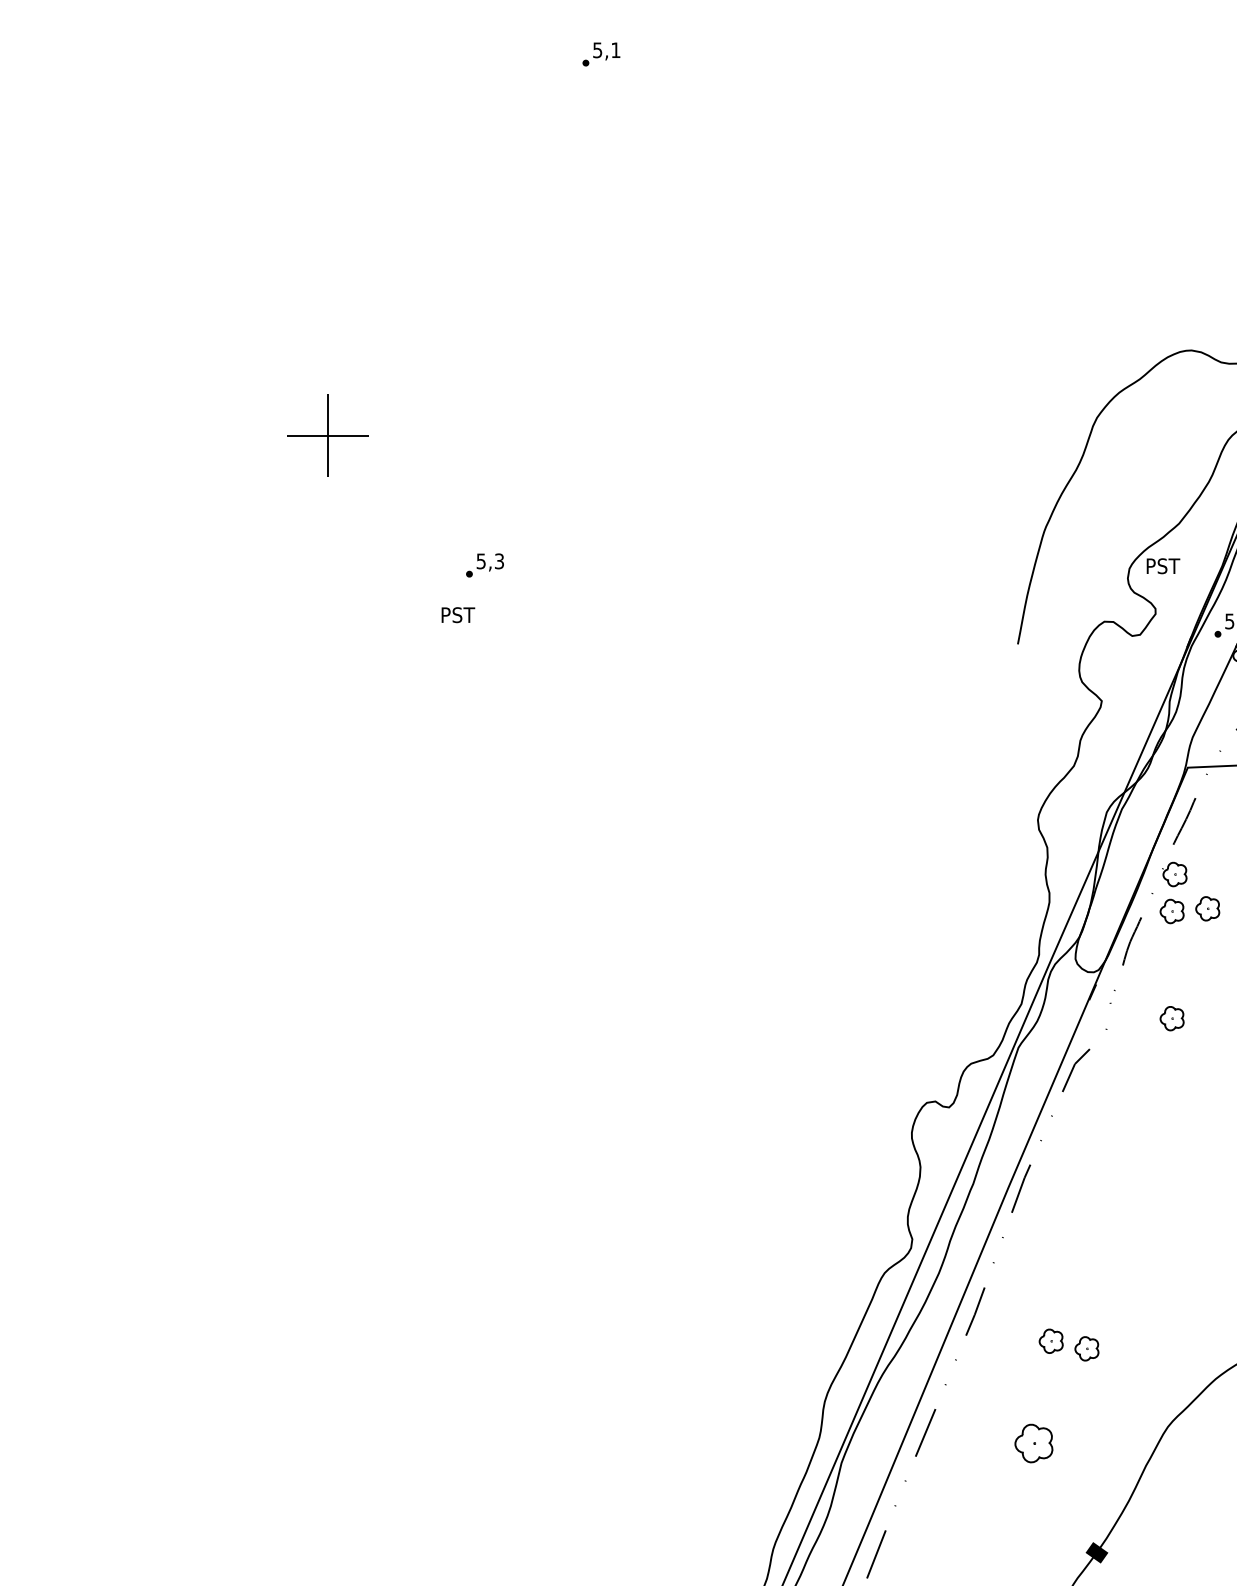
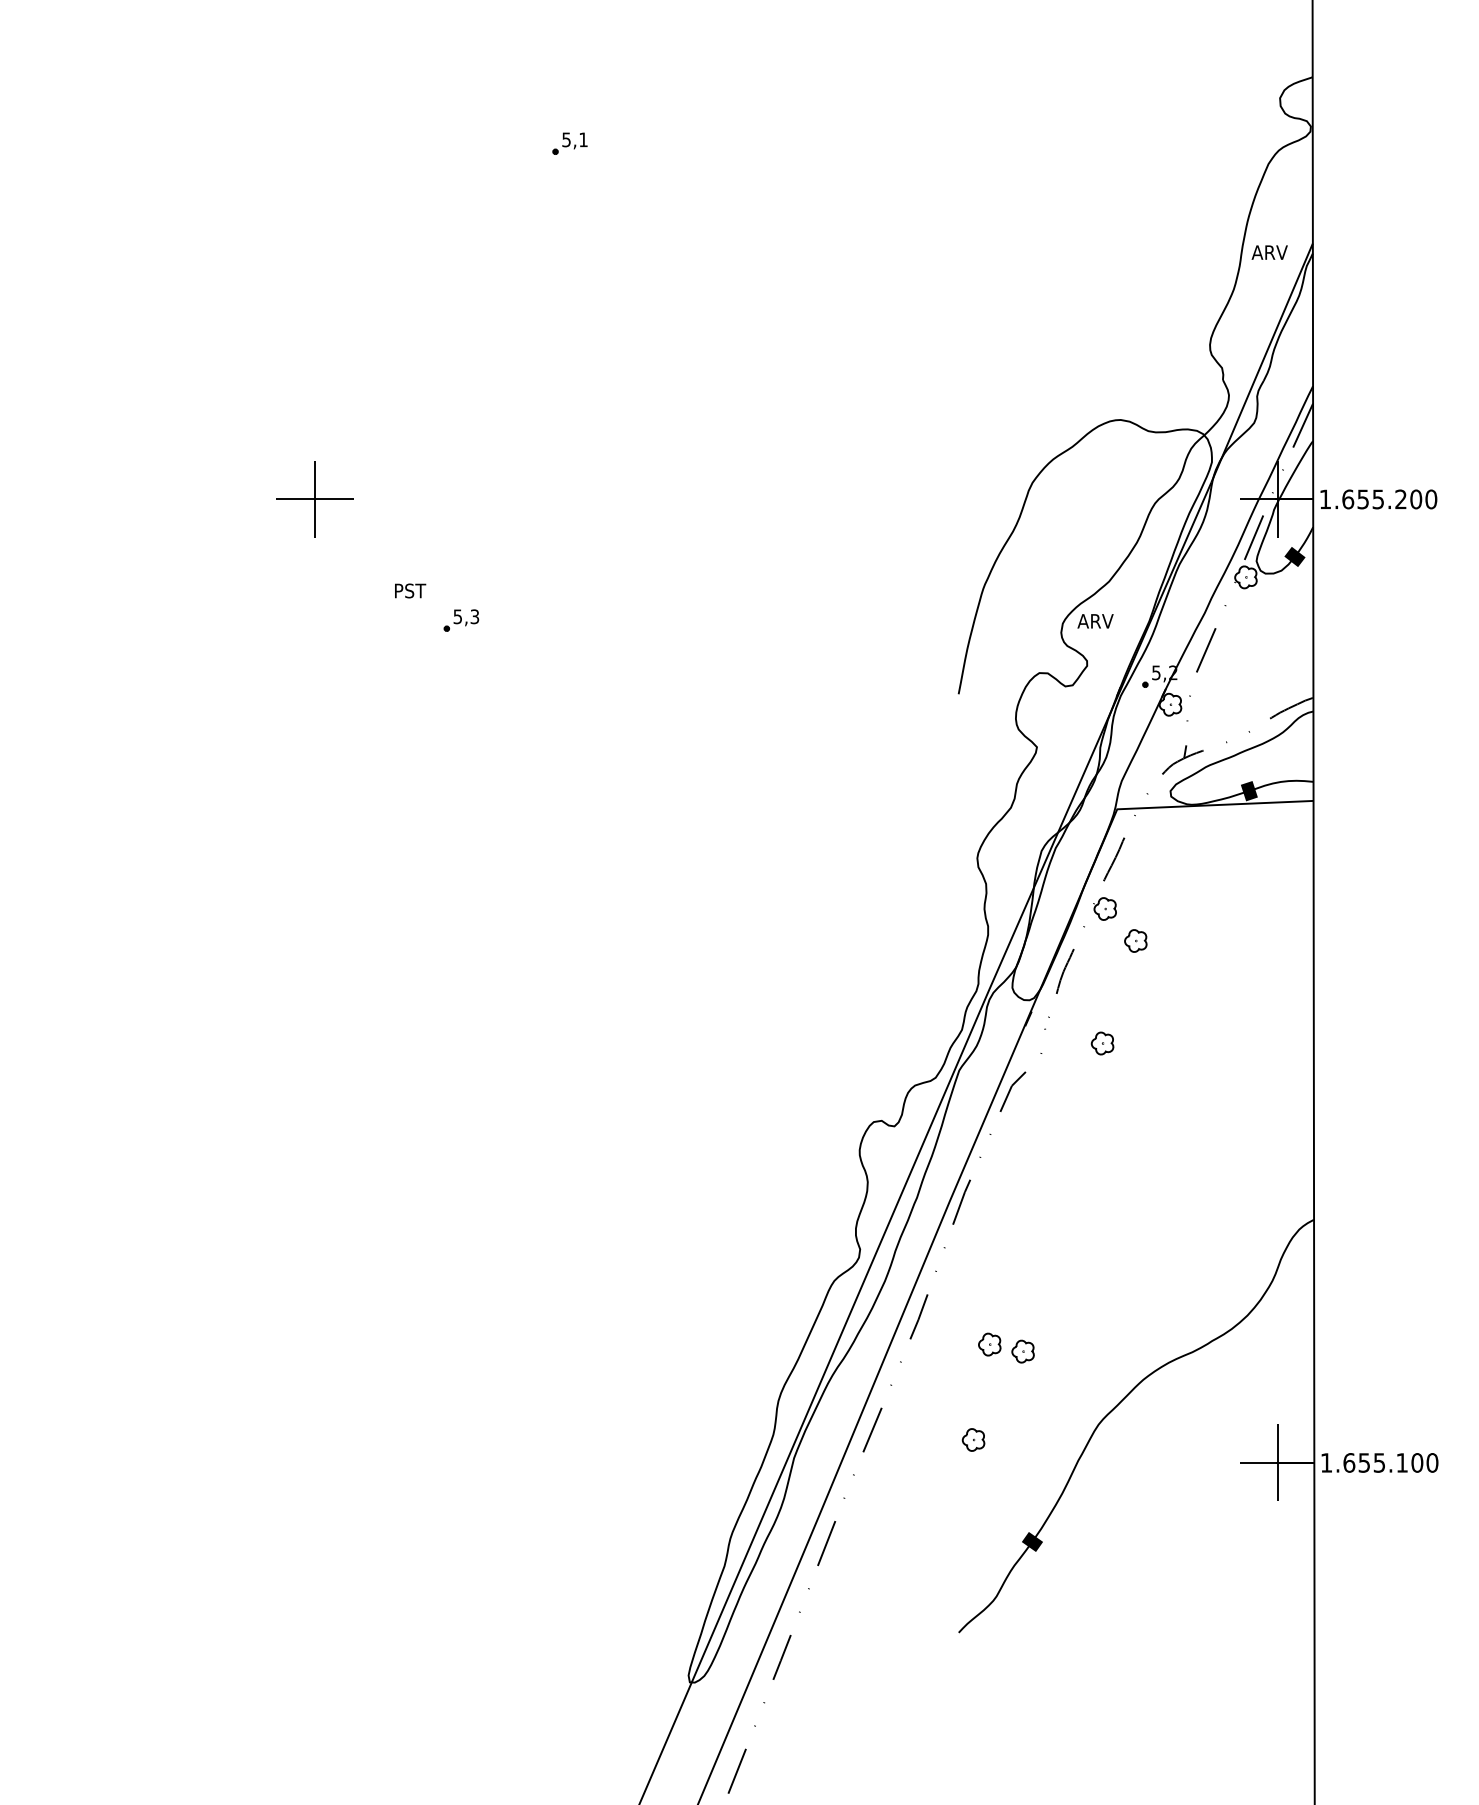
text: (1164, 565) -> (1095, 620), PST -> ARV
text: (458, 614) -> (410, 590), moved
part: (1172, 911) -> (1102, 943), removed
part: (1033, 1442) -> (973, 1439), size x0.62

